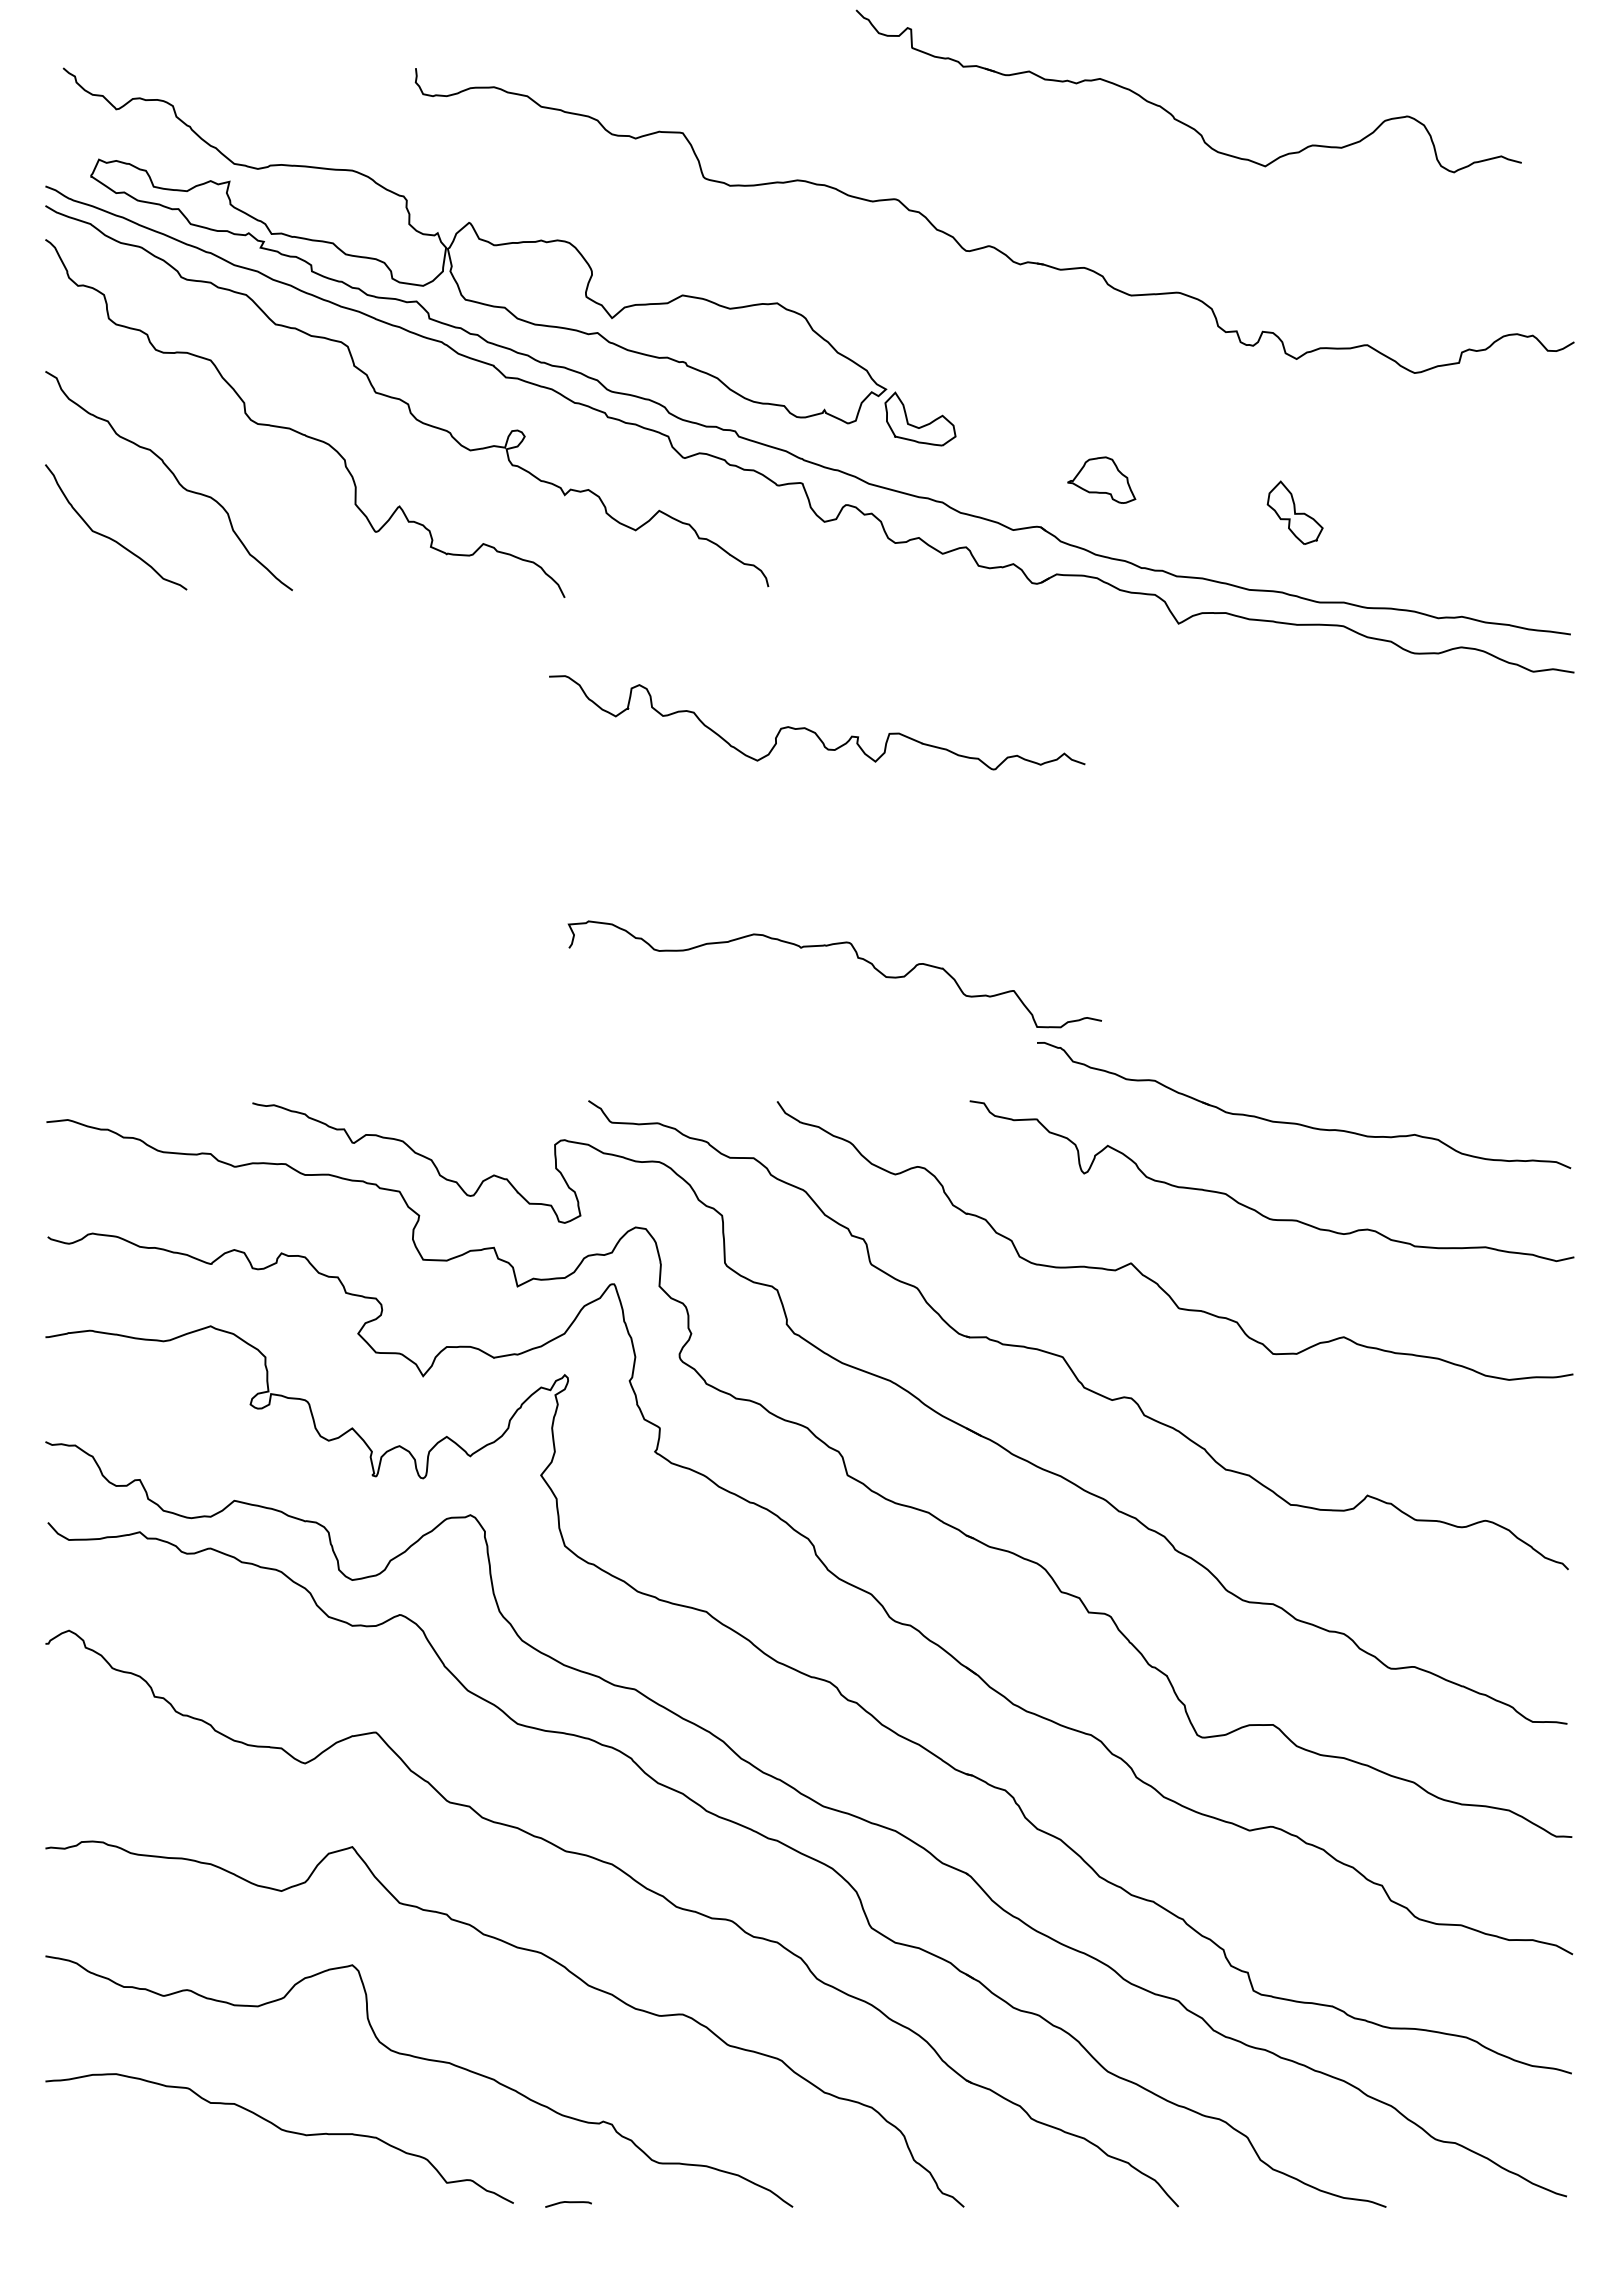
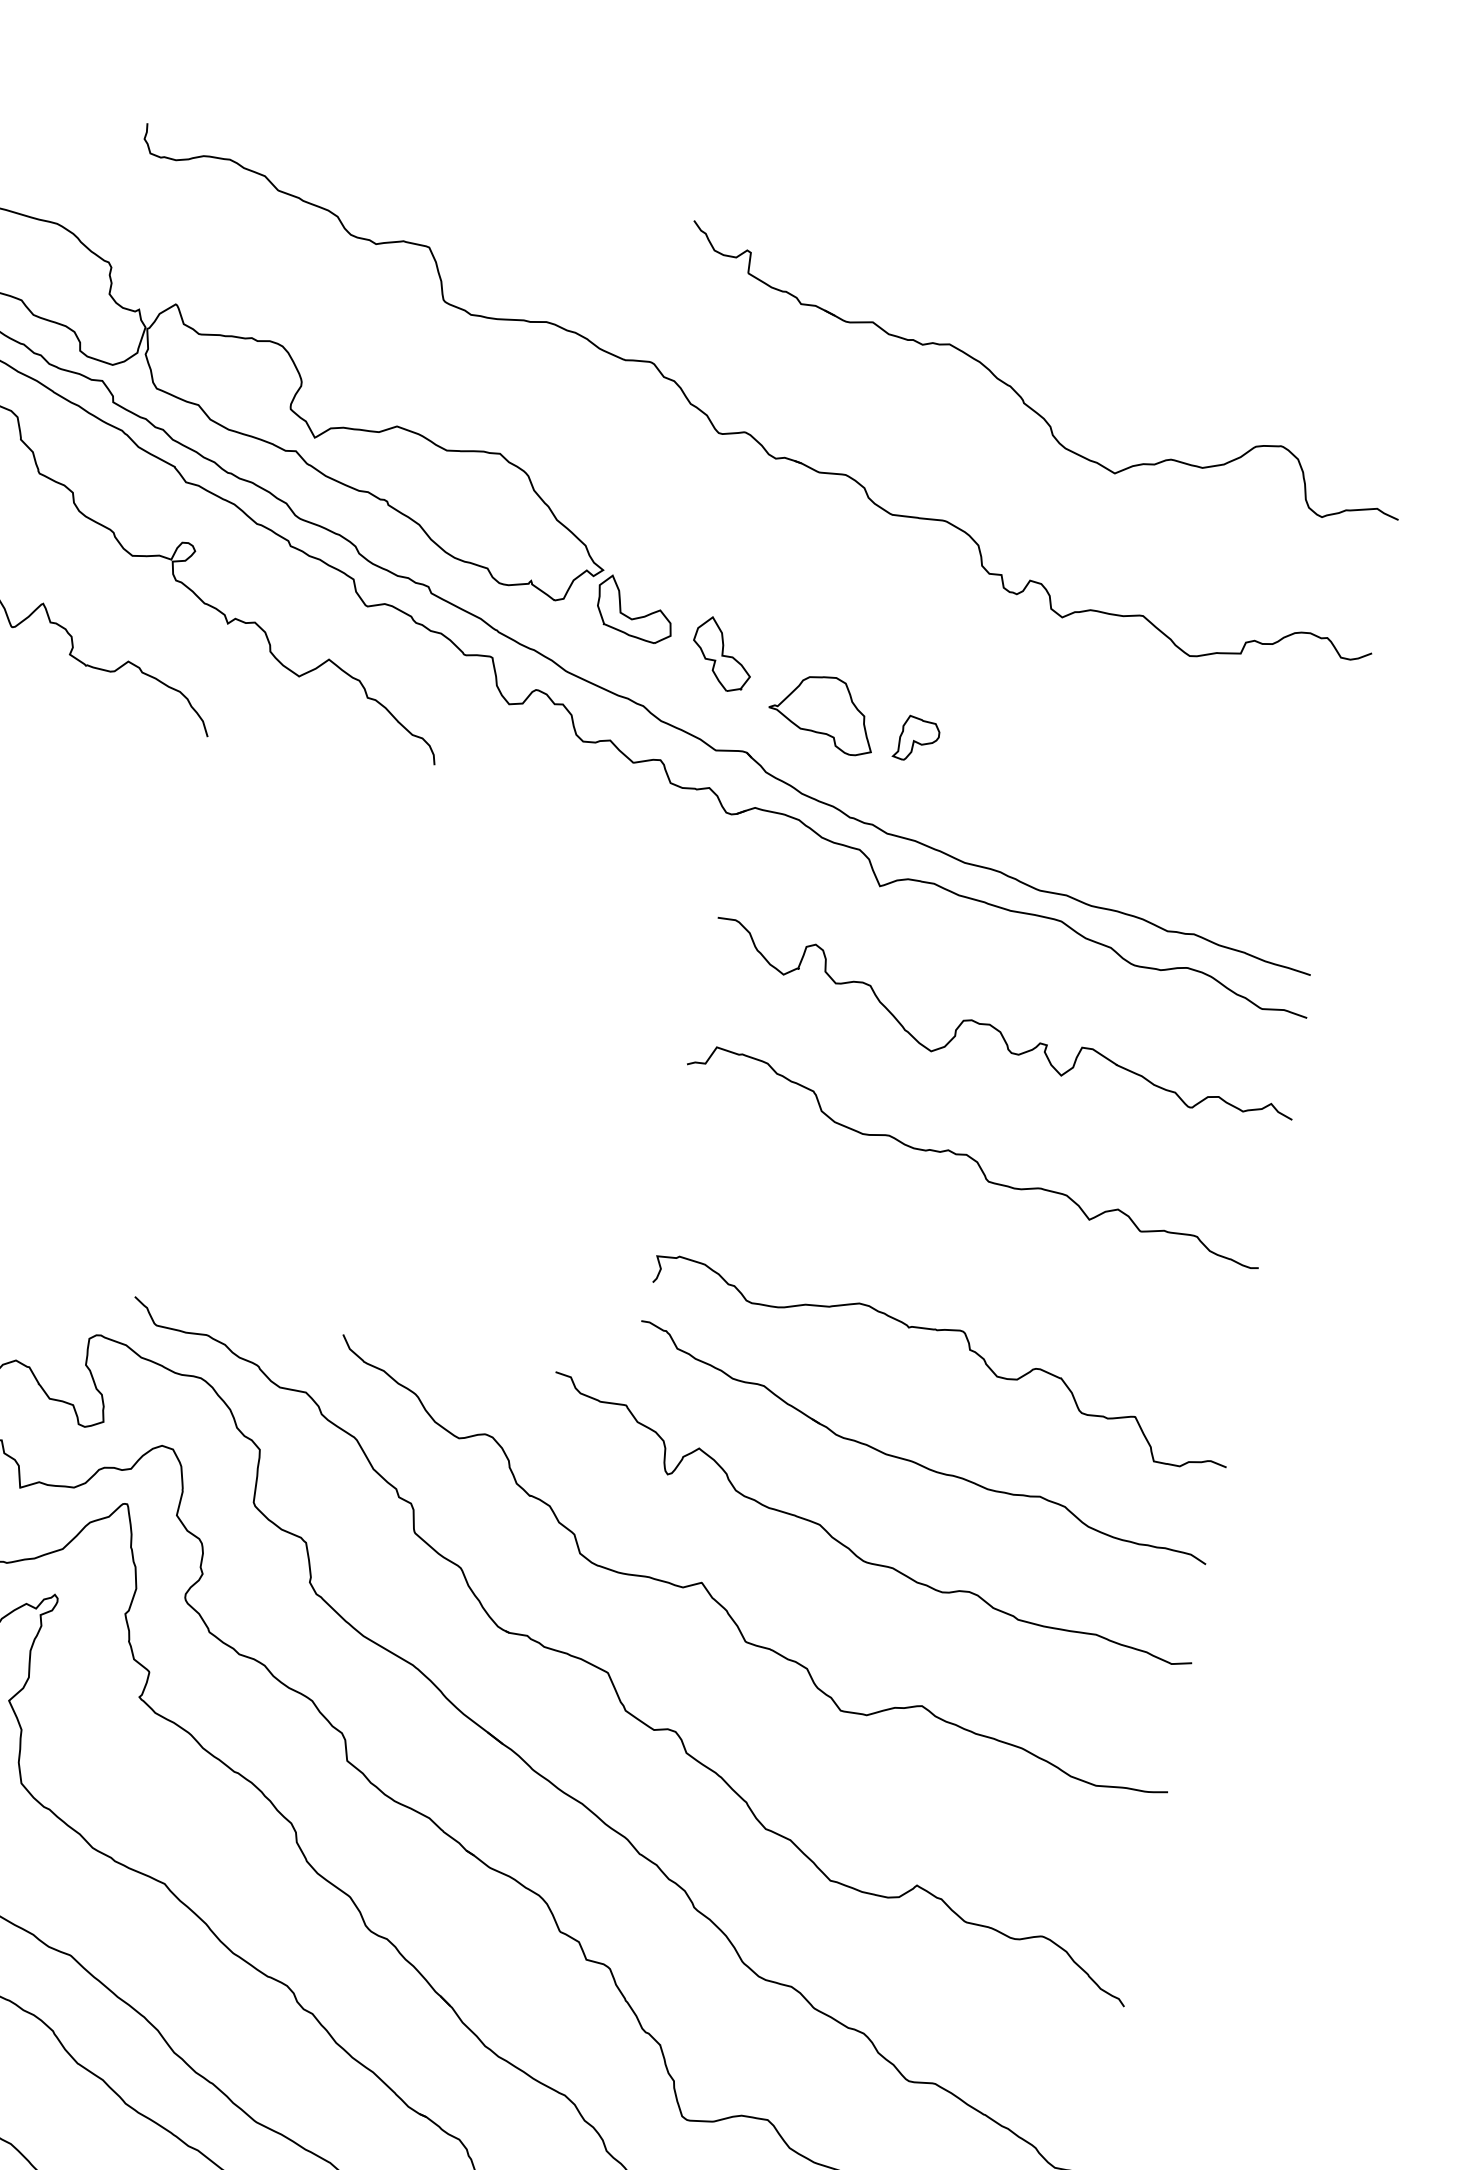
part: (1170, 112) -> (1020, 395), moved
part: (1101, 479) -> (823, 711), size x1.43
part: (1187, 488) -> (916, 738), added
part: (1294, 512) -> (721, 654), moved
curve: (812, 730) -> (997, 1028), moved
curve: (1302, 847) -> (972, 1157), added
curve: (857, 958) -> (969, 1350), moved

